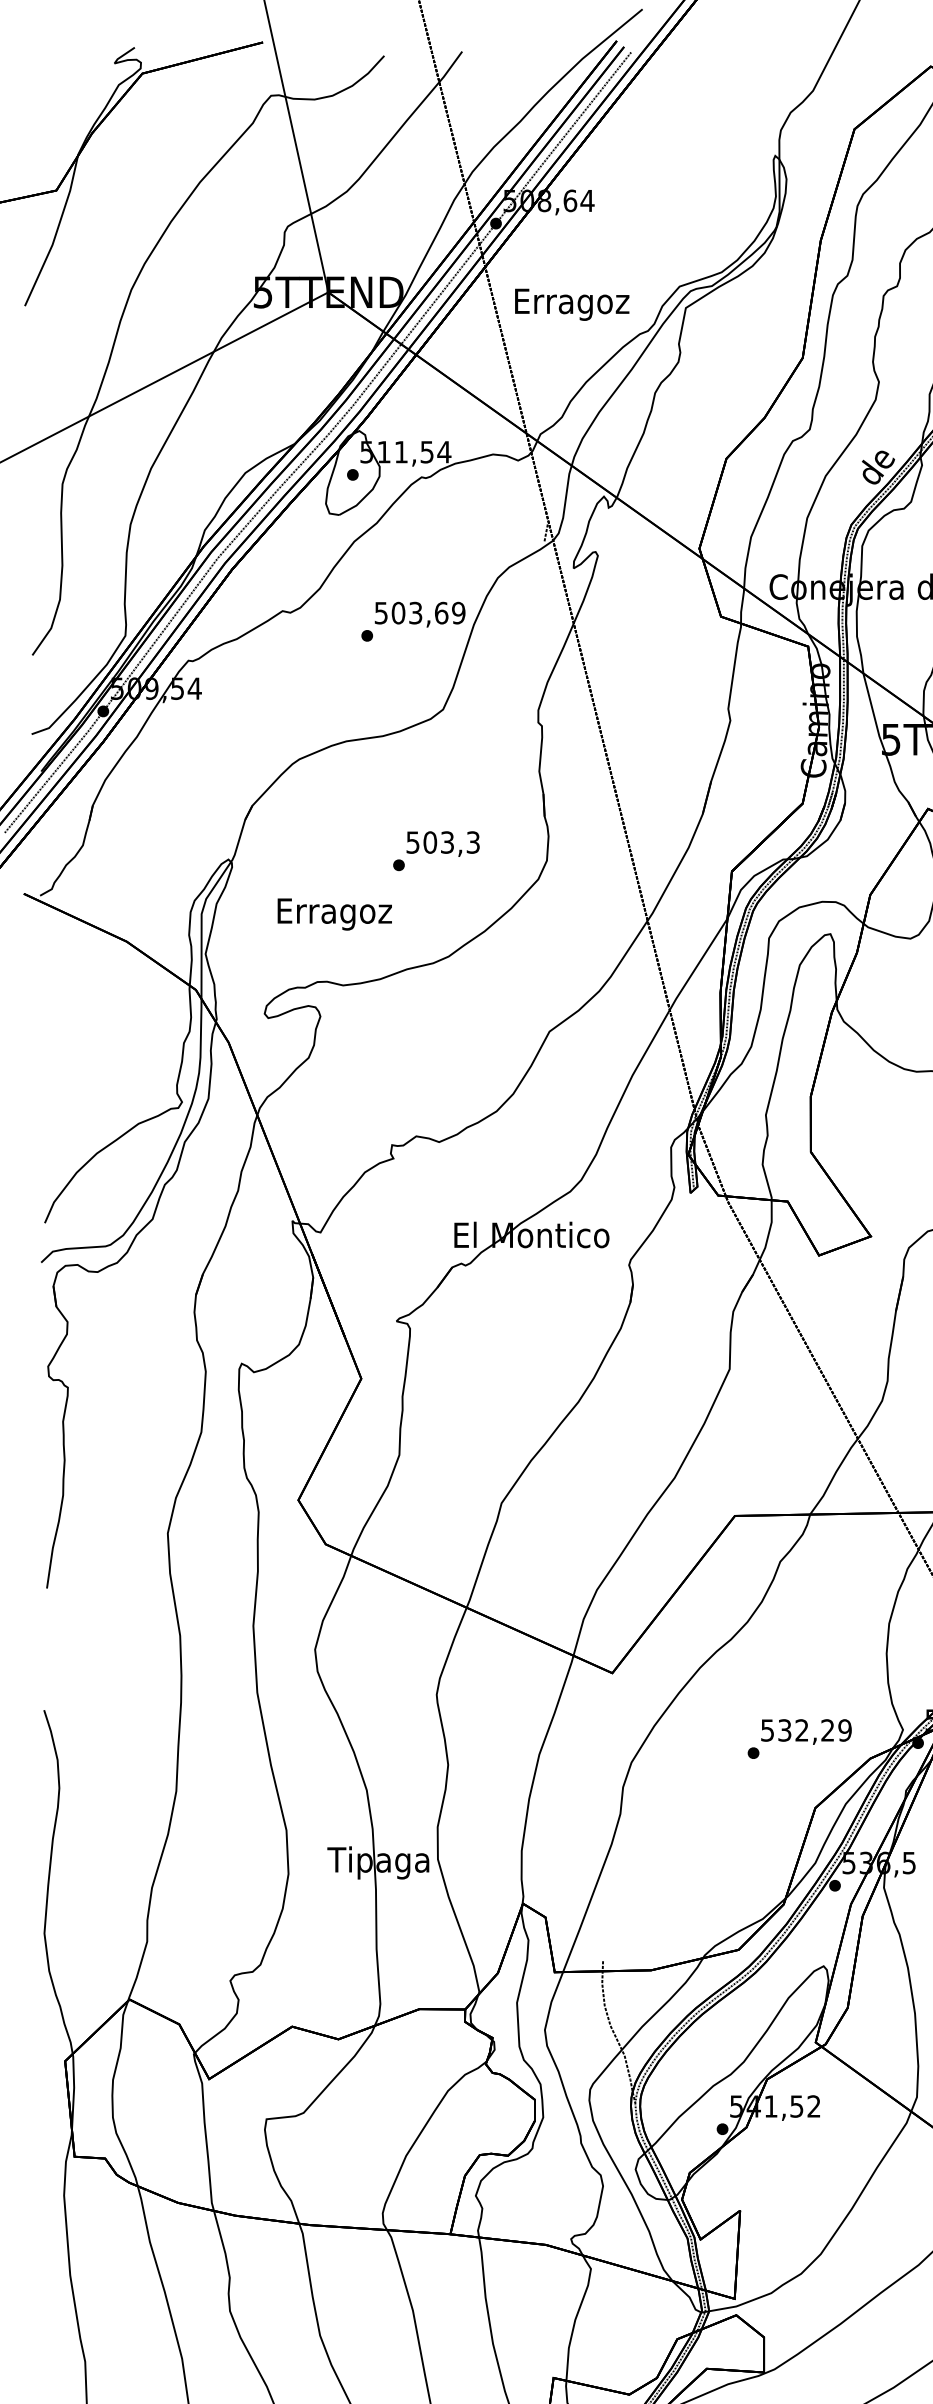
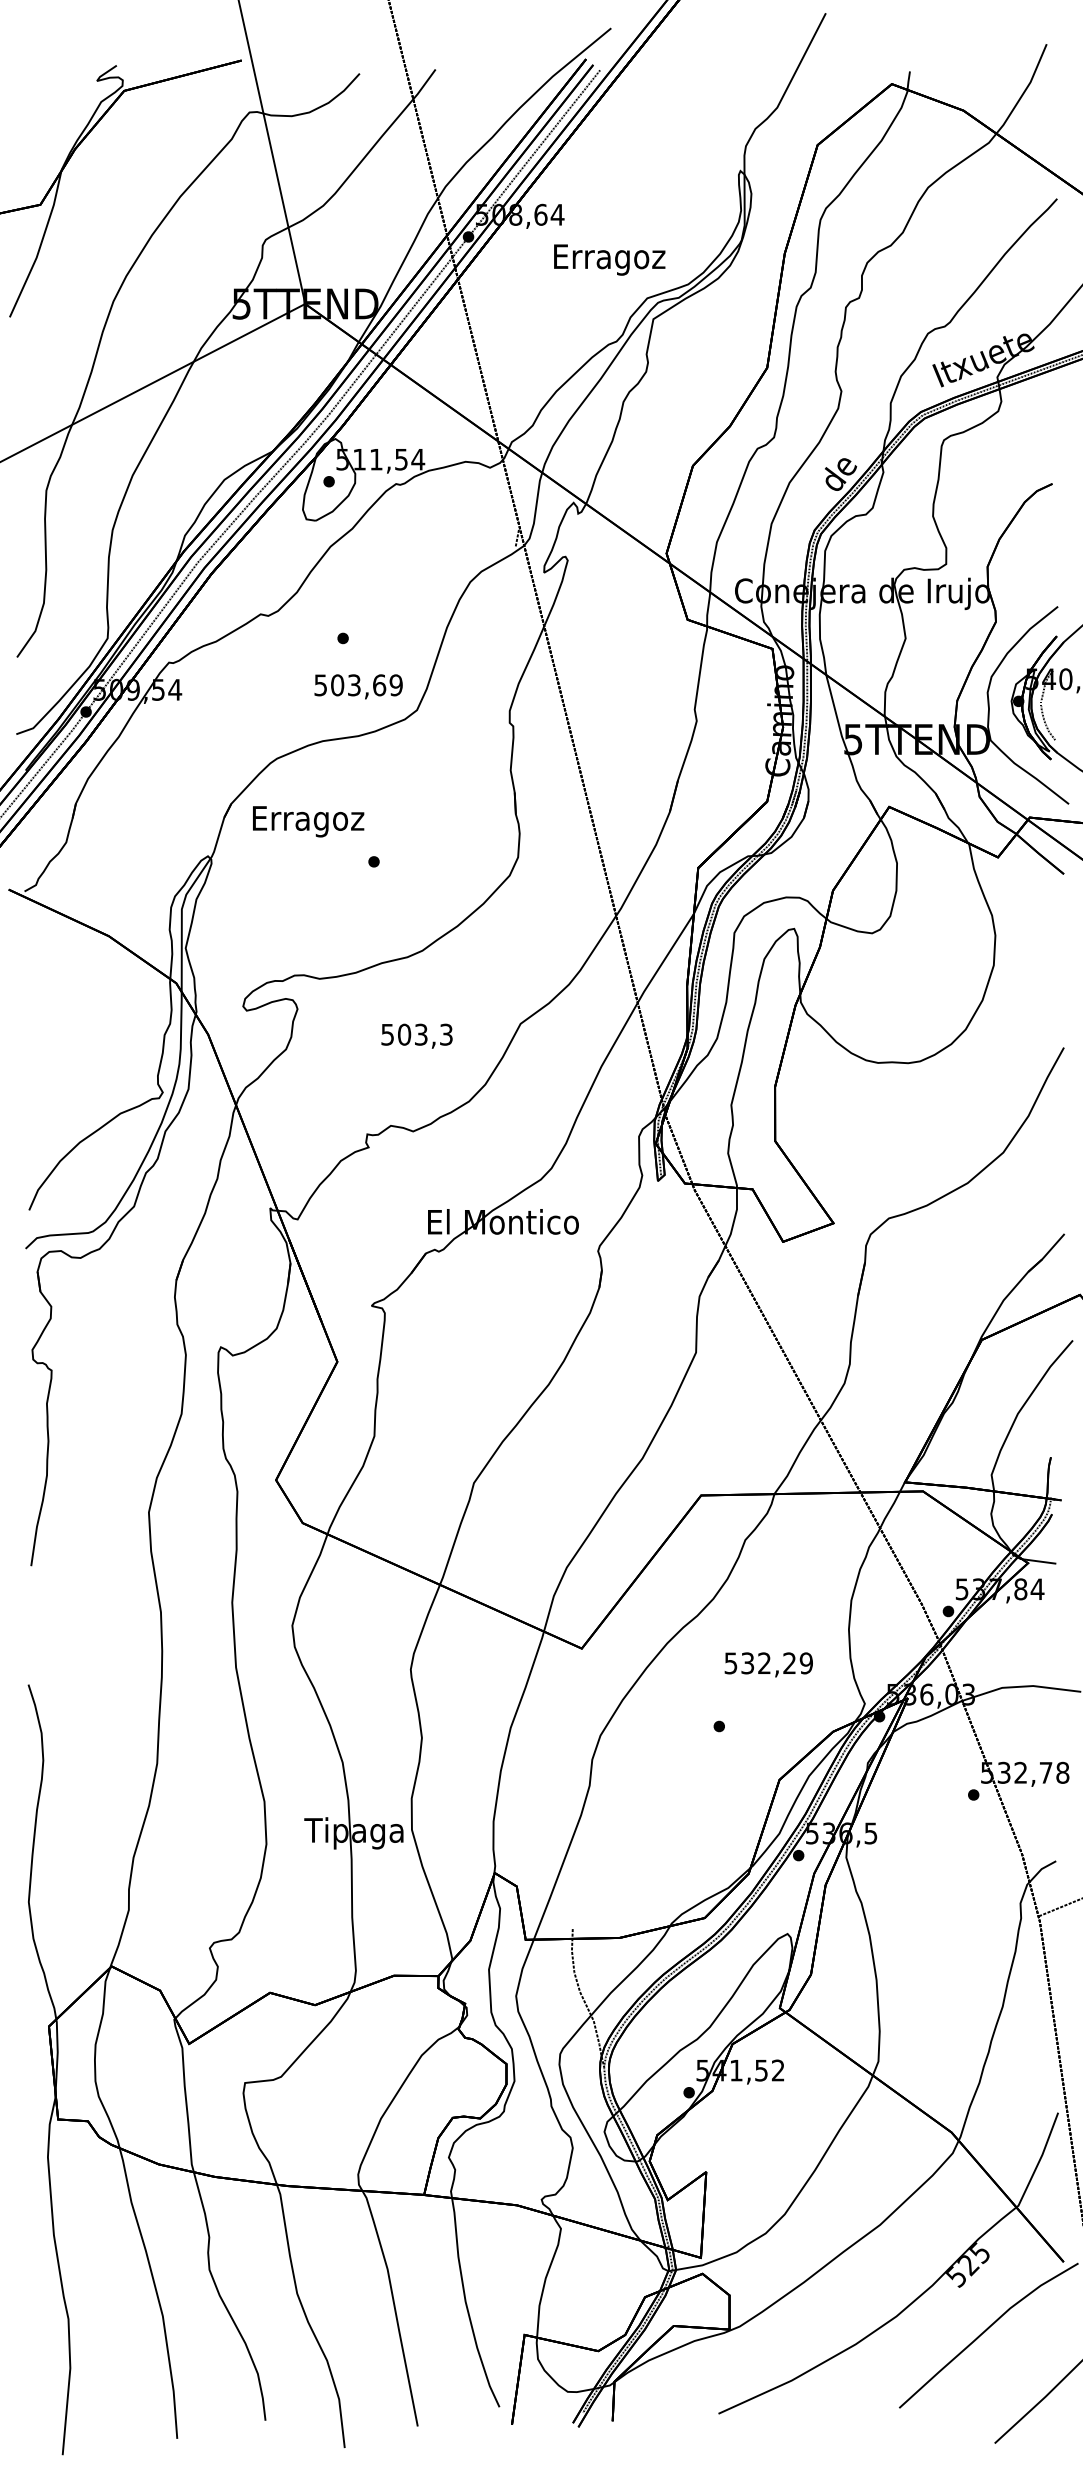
text: (571, 304) -> (609, 259), moved
text: (420, 614) -> (358, 686), moved
text: (442, 843) -> (416, 1035), moved
text: (334, 914) -> (308, 821), moved
text: (806, 1731) -> (768, 1664), moved

